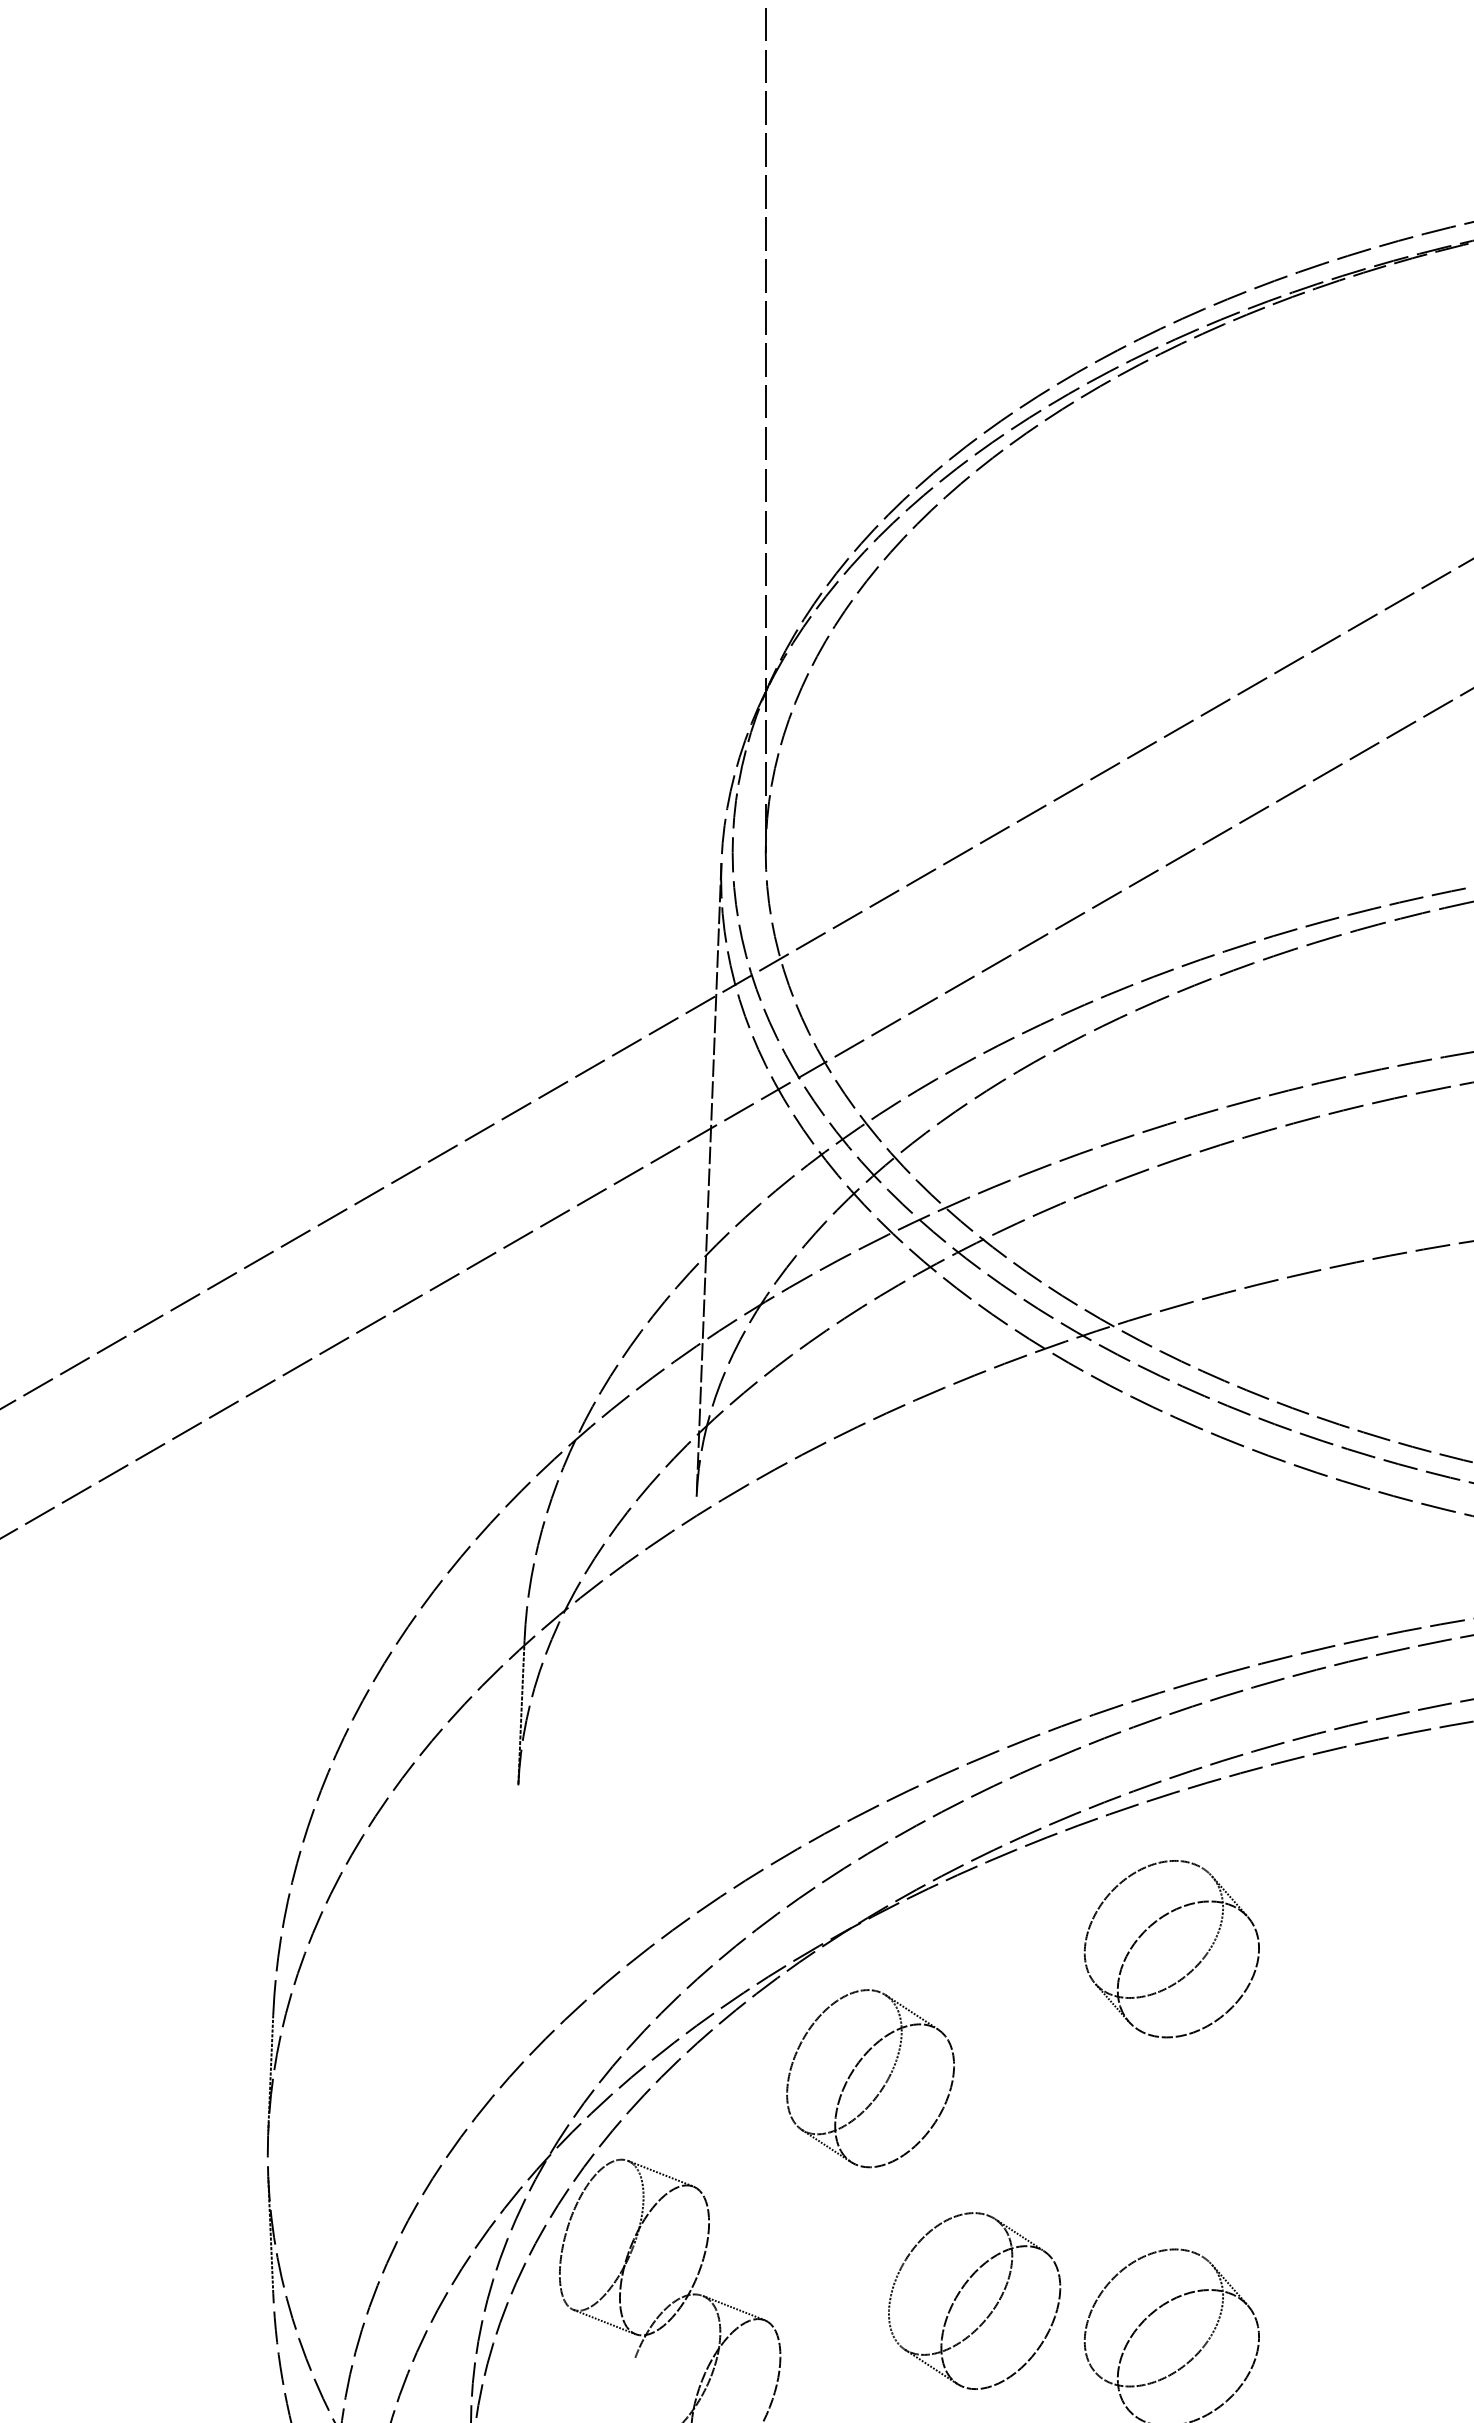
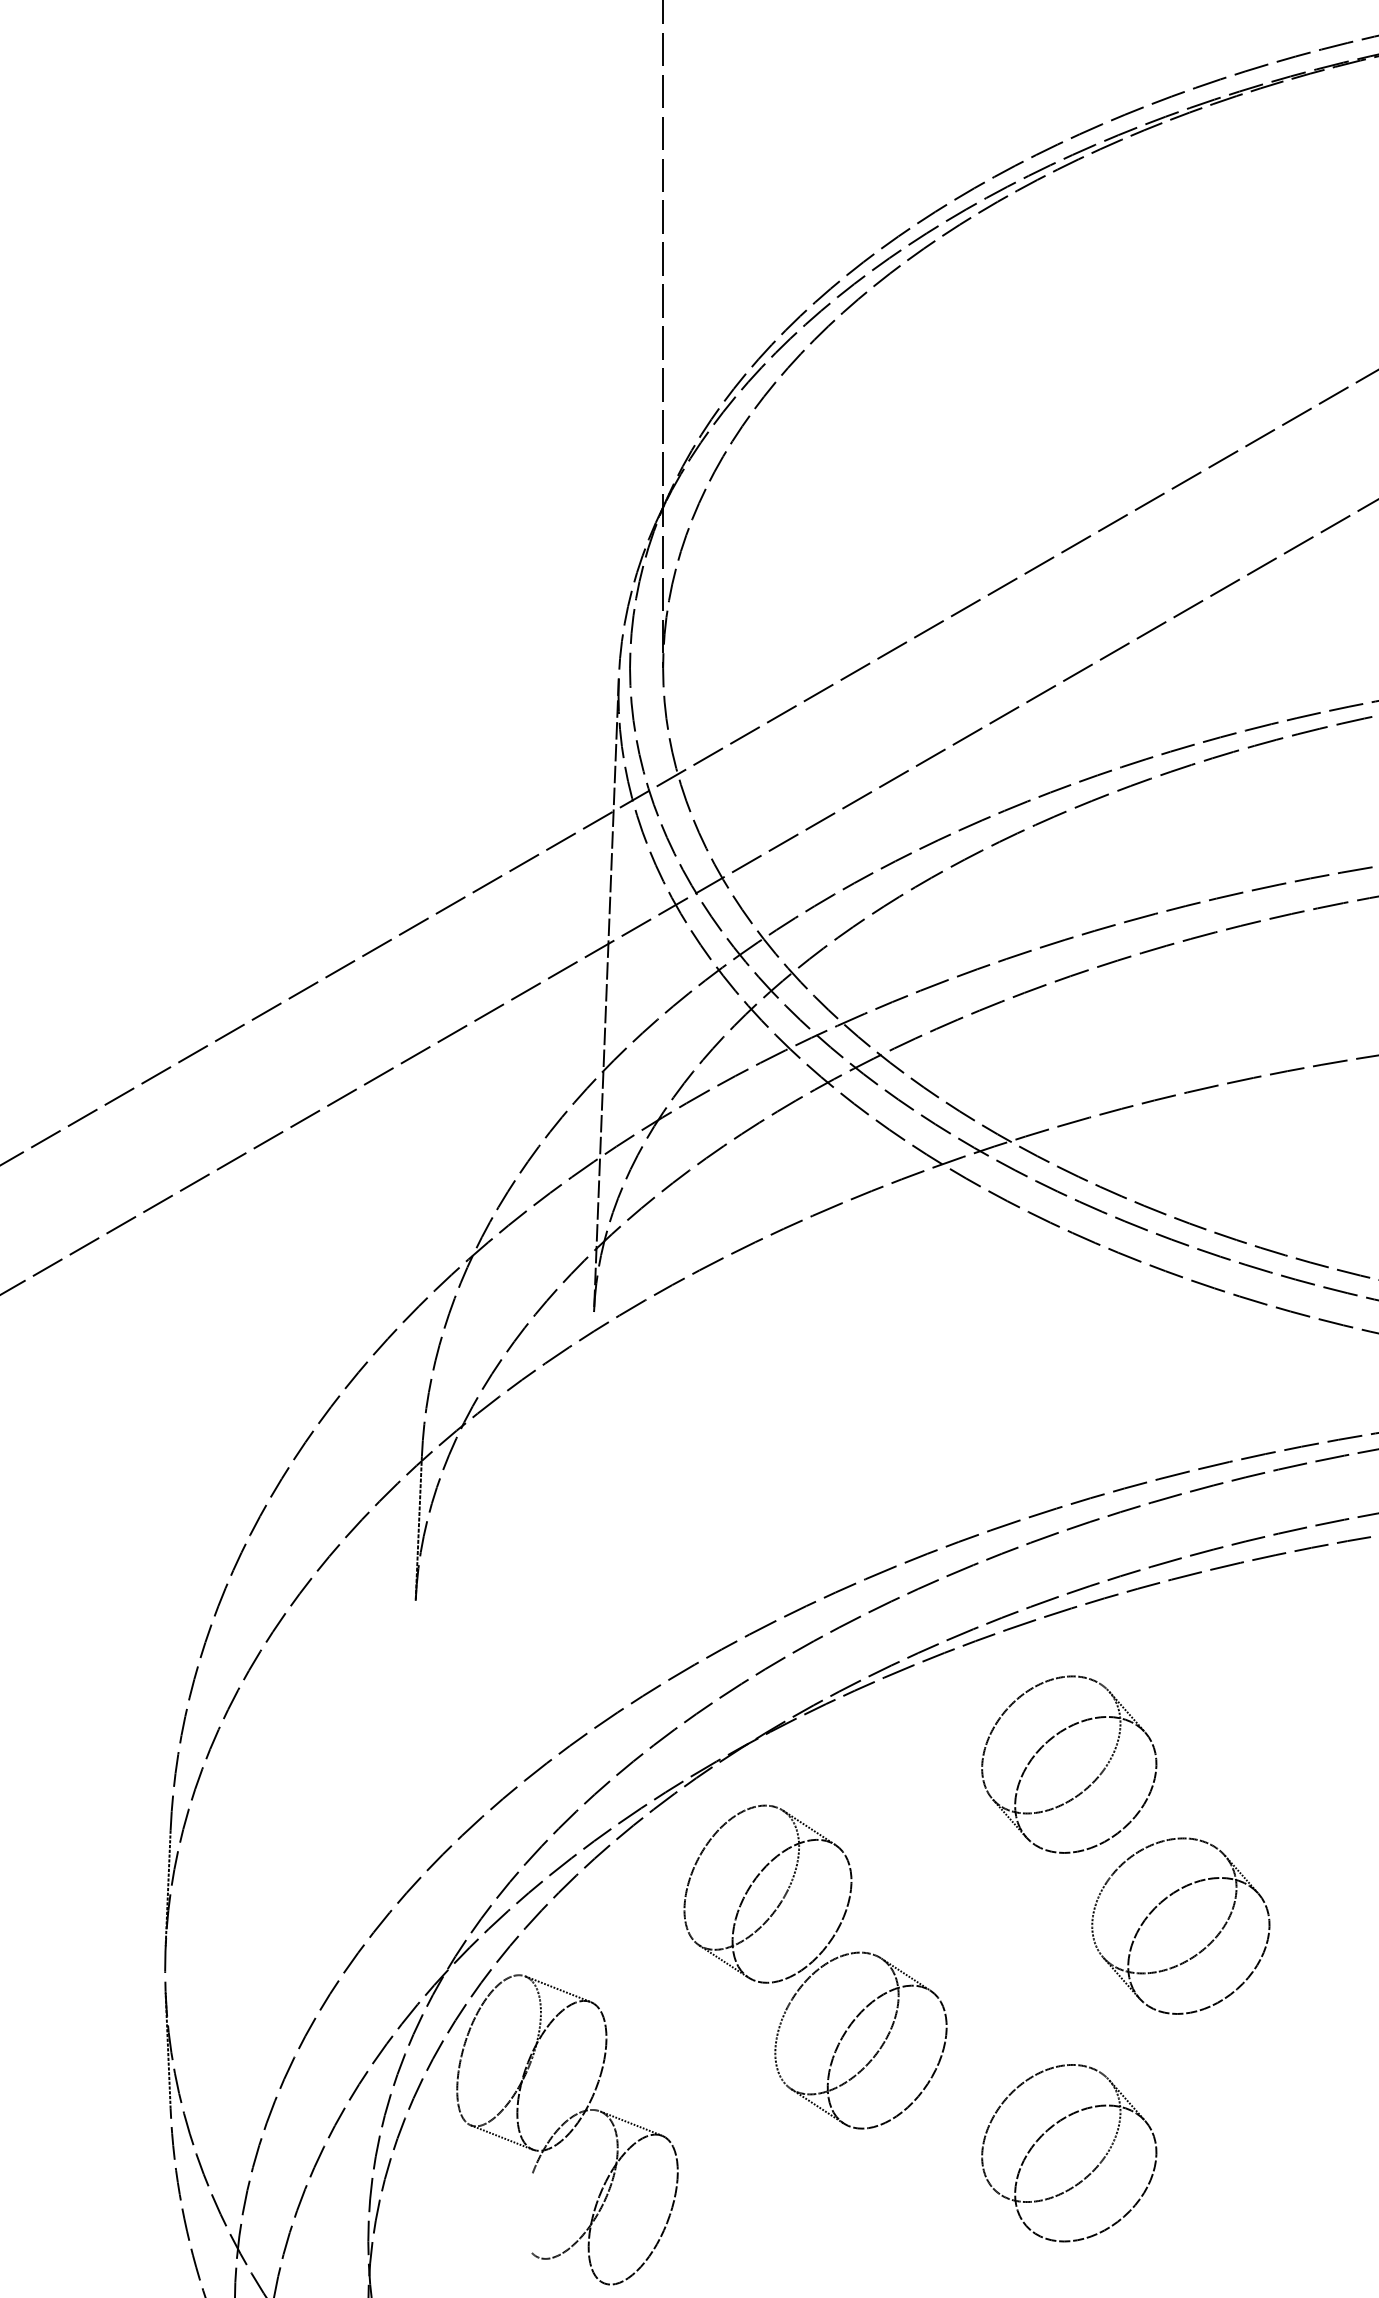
part: (1262, 2089) -> (1159, 1905), added
part: (960, 2292) -> (846, 2032), moved

